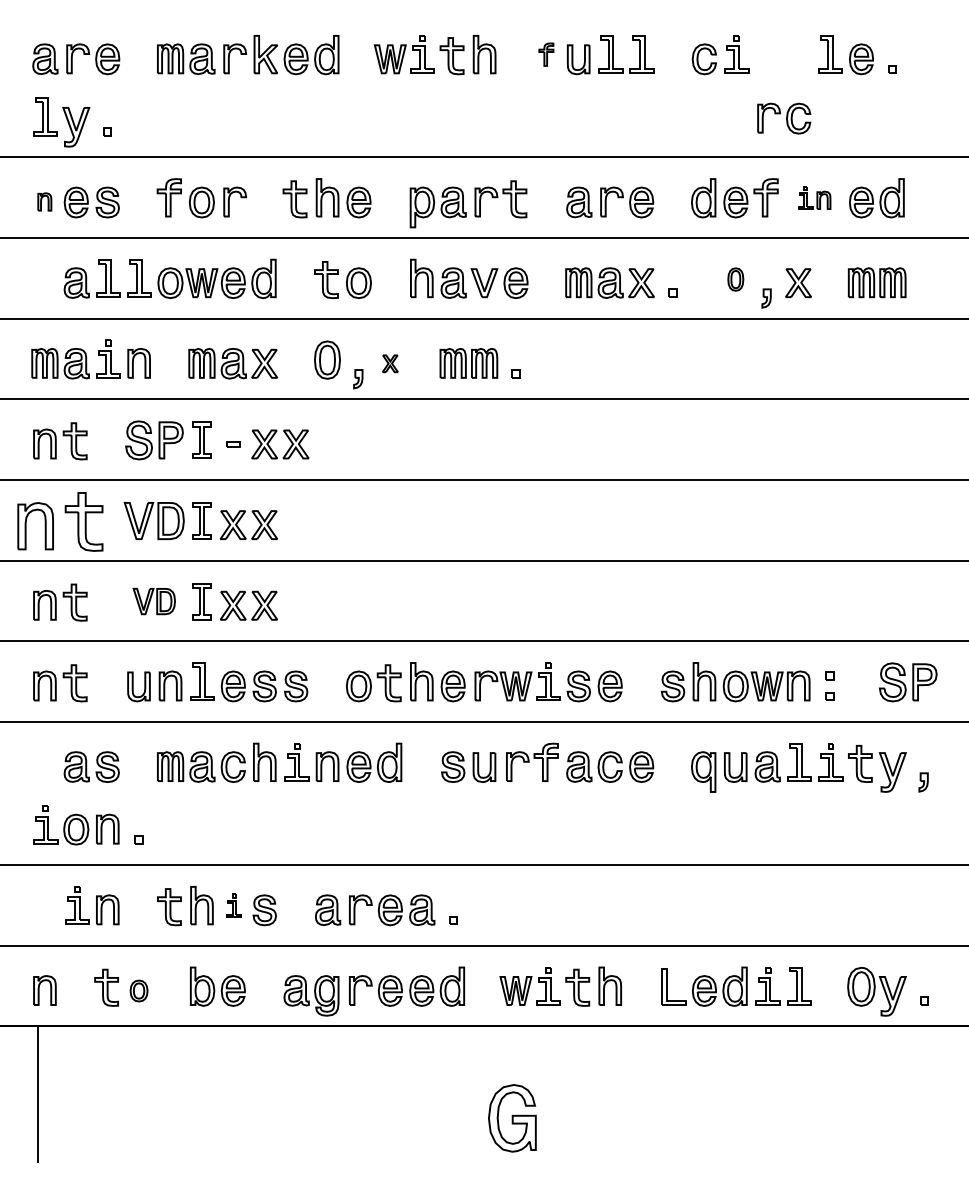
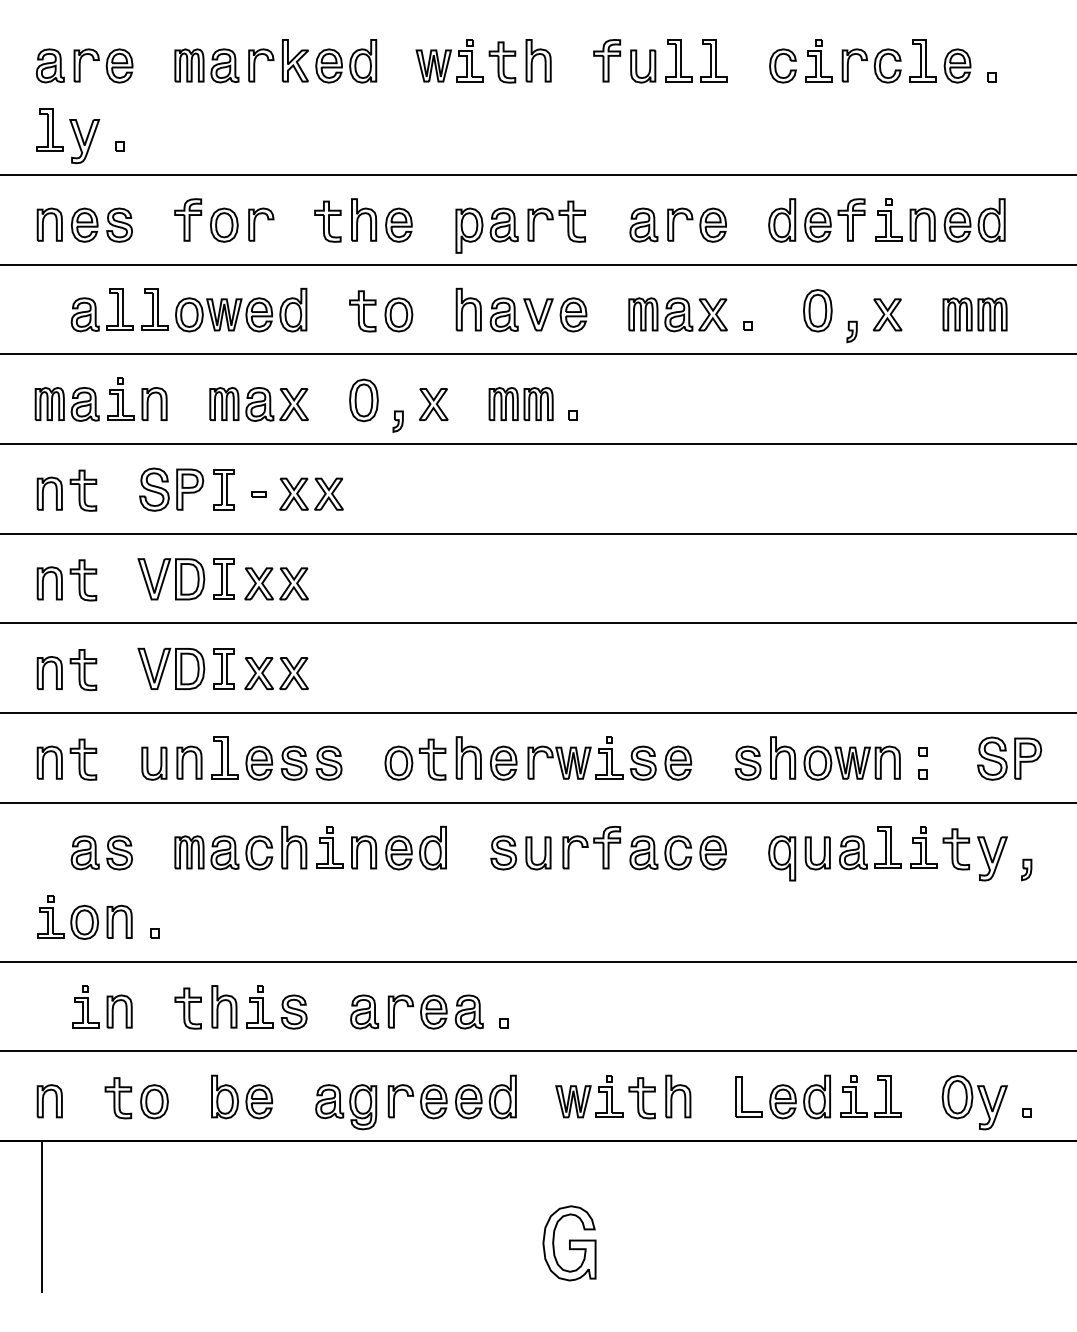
part: (546, 54) -> (607, 60), size x1.67
part: (784, 118) -> (871, 65), moved
part: (814, 197) -> (905, 219), size x1.67
part: (44, 201) -> (49, 224), size x1.67
part: (735, 279) -> (817, 310), size x1.67
part: (390, 363) -> (433, 404), size x1.67
part: (59, 522) -> (66, 580), size x0.62
part: (154, 601) -> (171, 668), size x1.43
part: (233, 905) -> (259, 1006), size x1.67
part: (139, 990) -> (154, 1101), size x1.43

